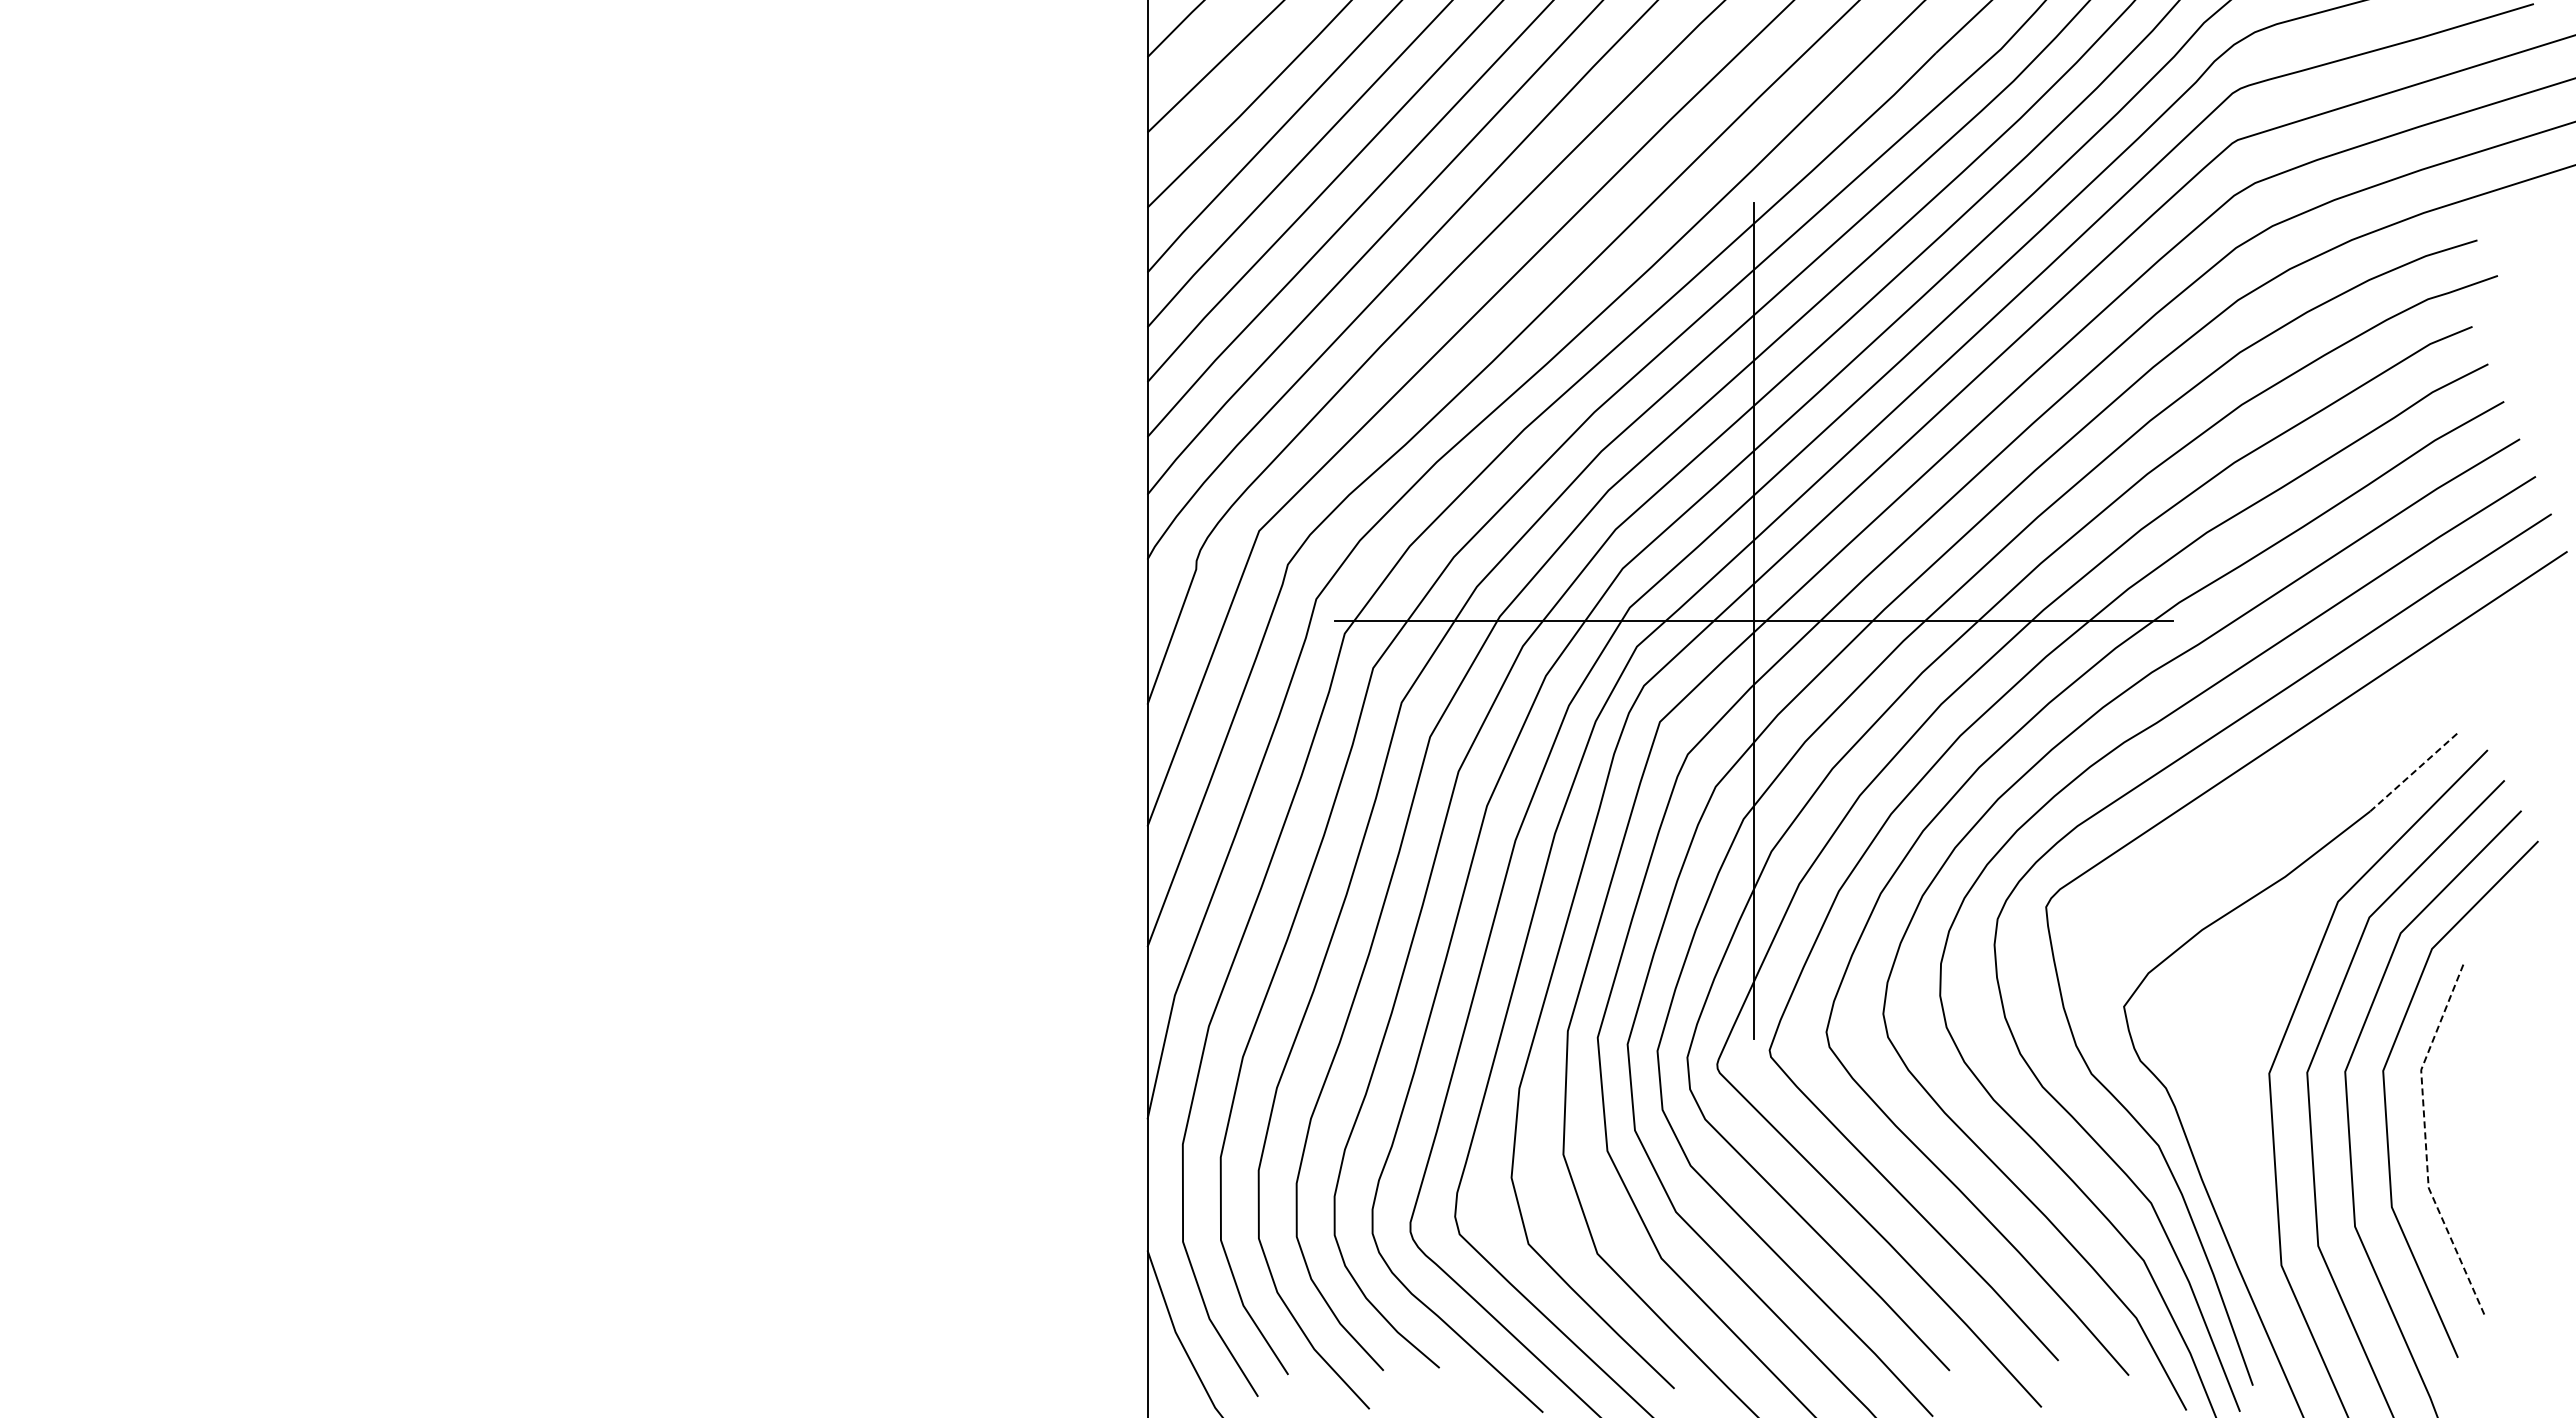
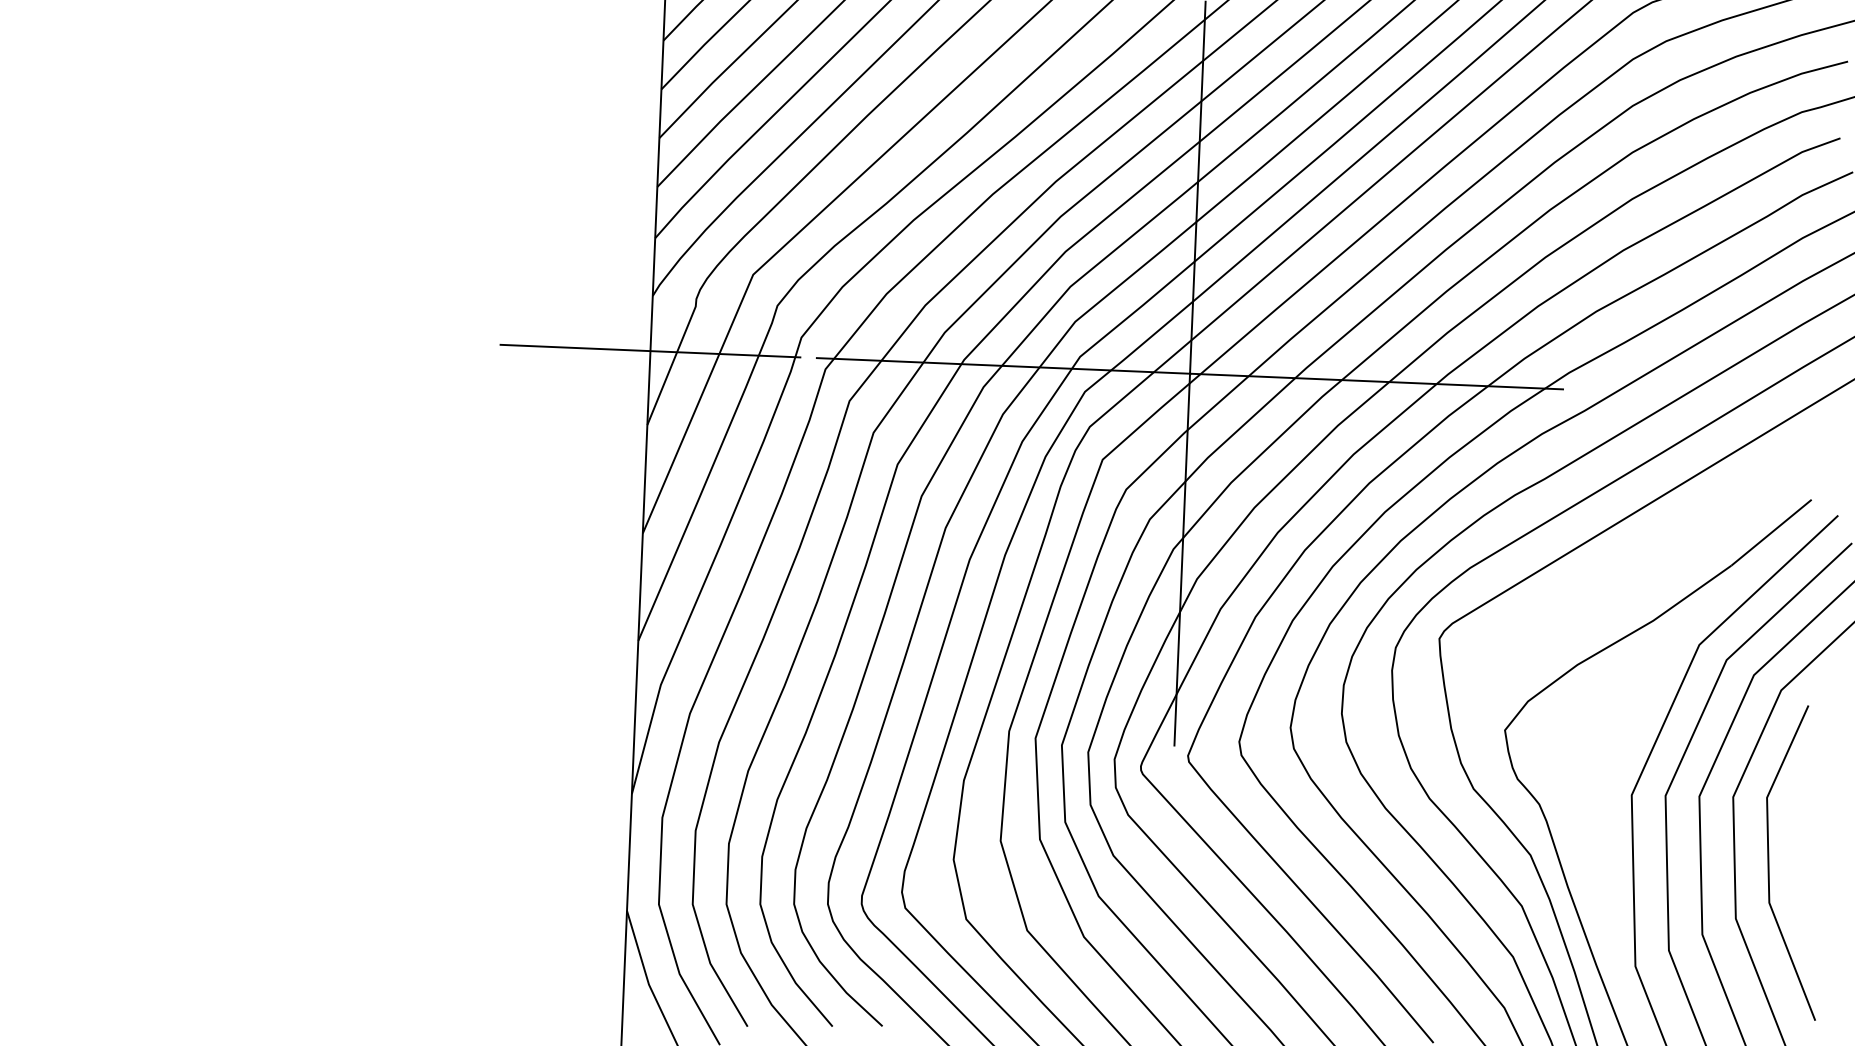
line: (1147, 621) -> (650, 351), added
line: (2413, 772) -> (1771, 532), dashed -> solid
line: (2425, 1143) -> (1768, 863), dashed -> solid

